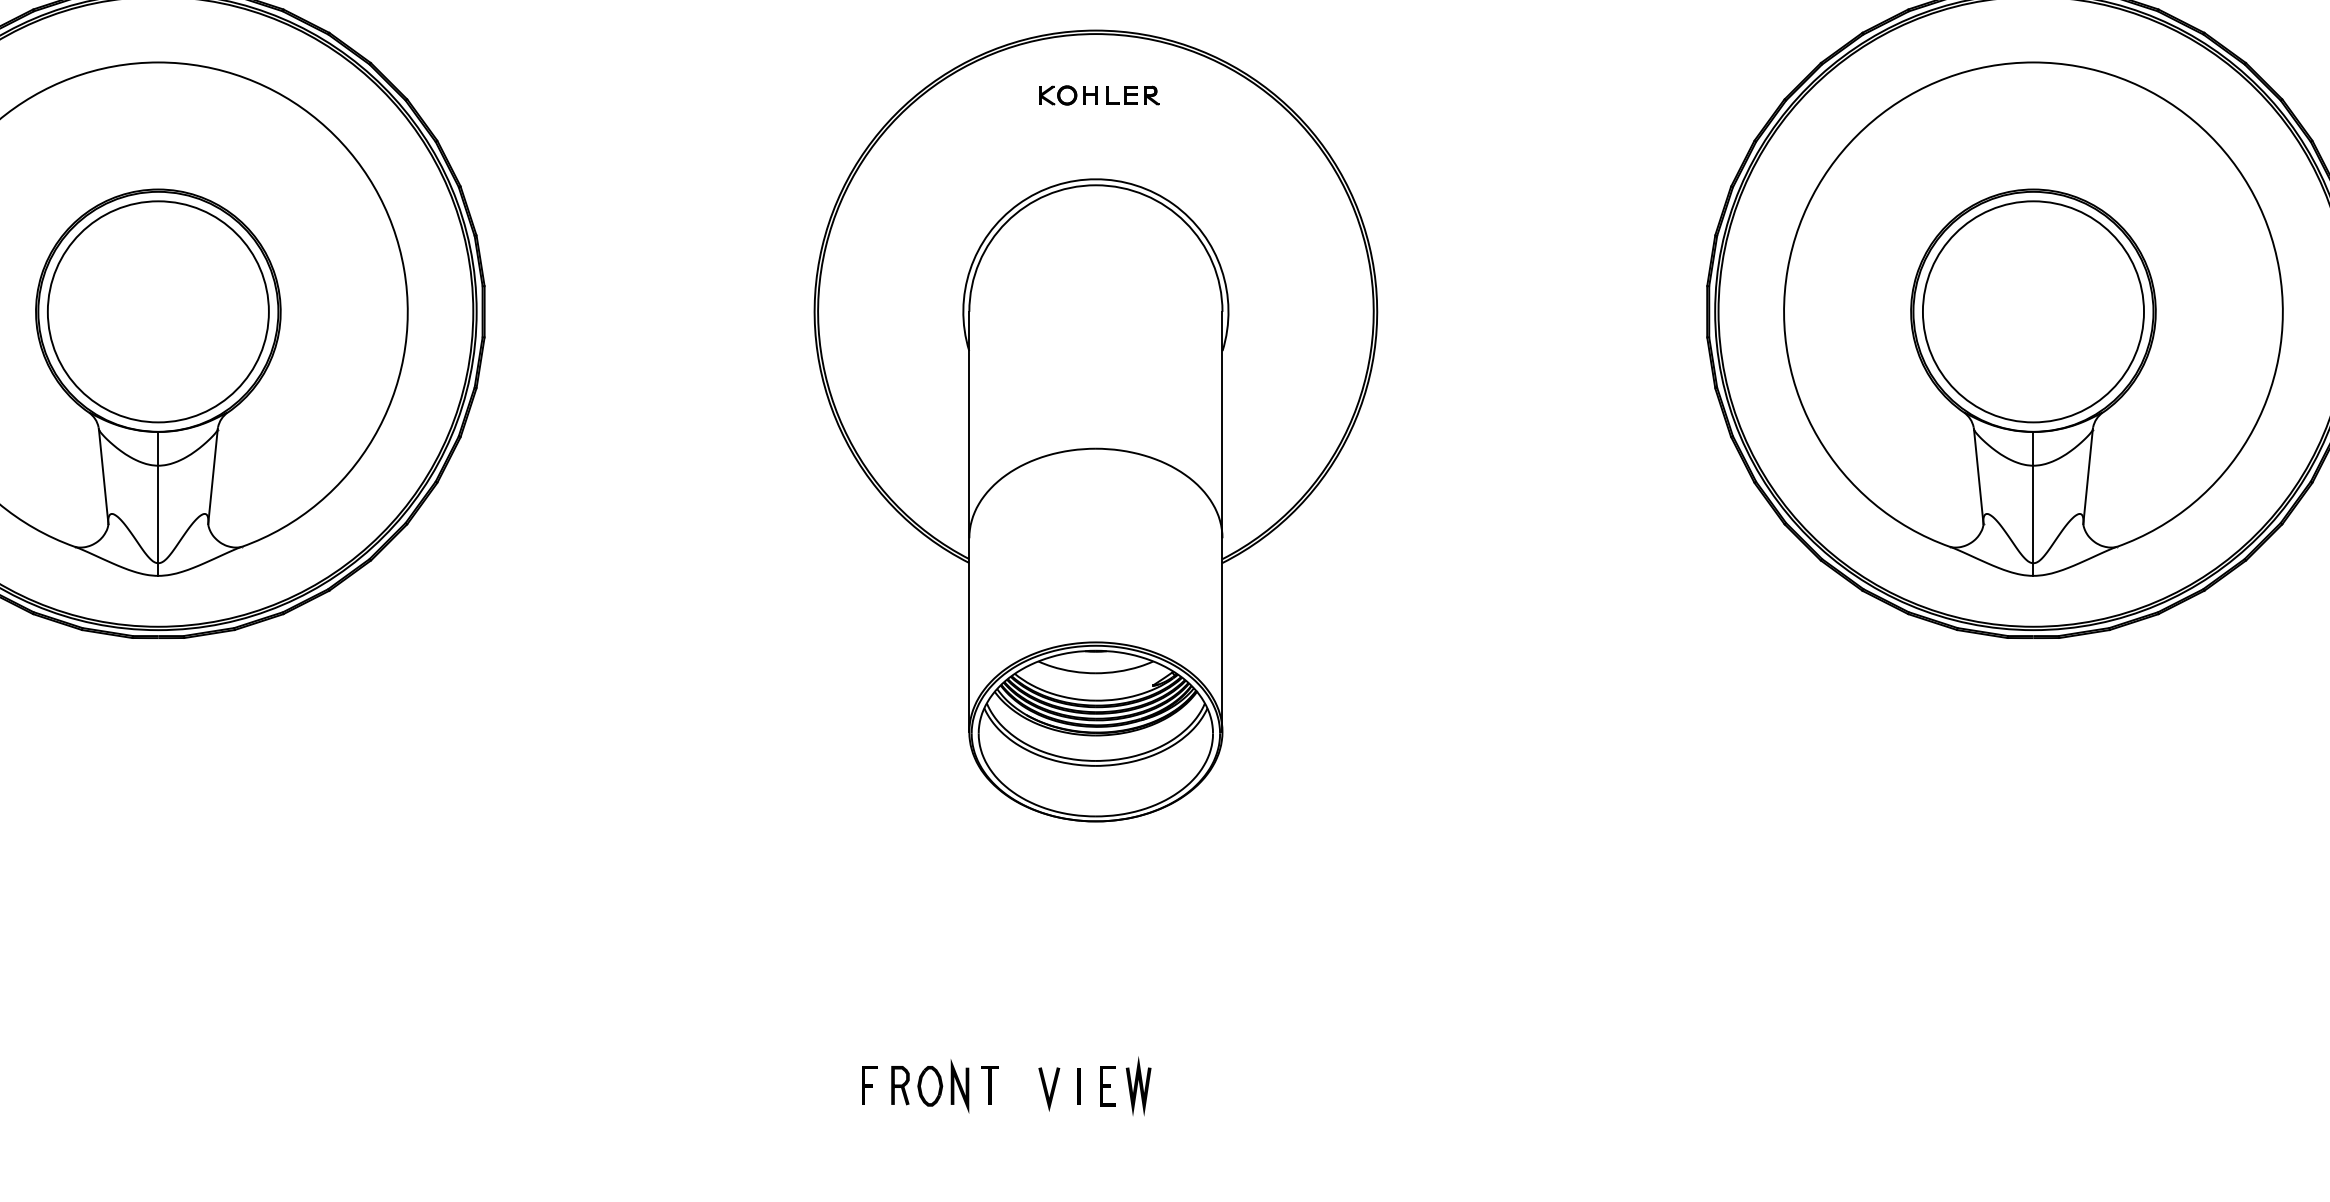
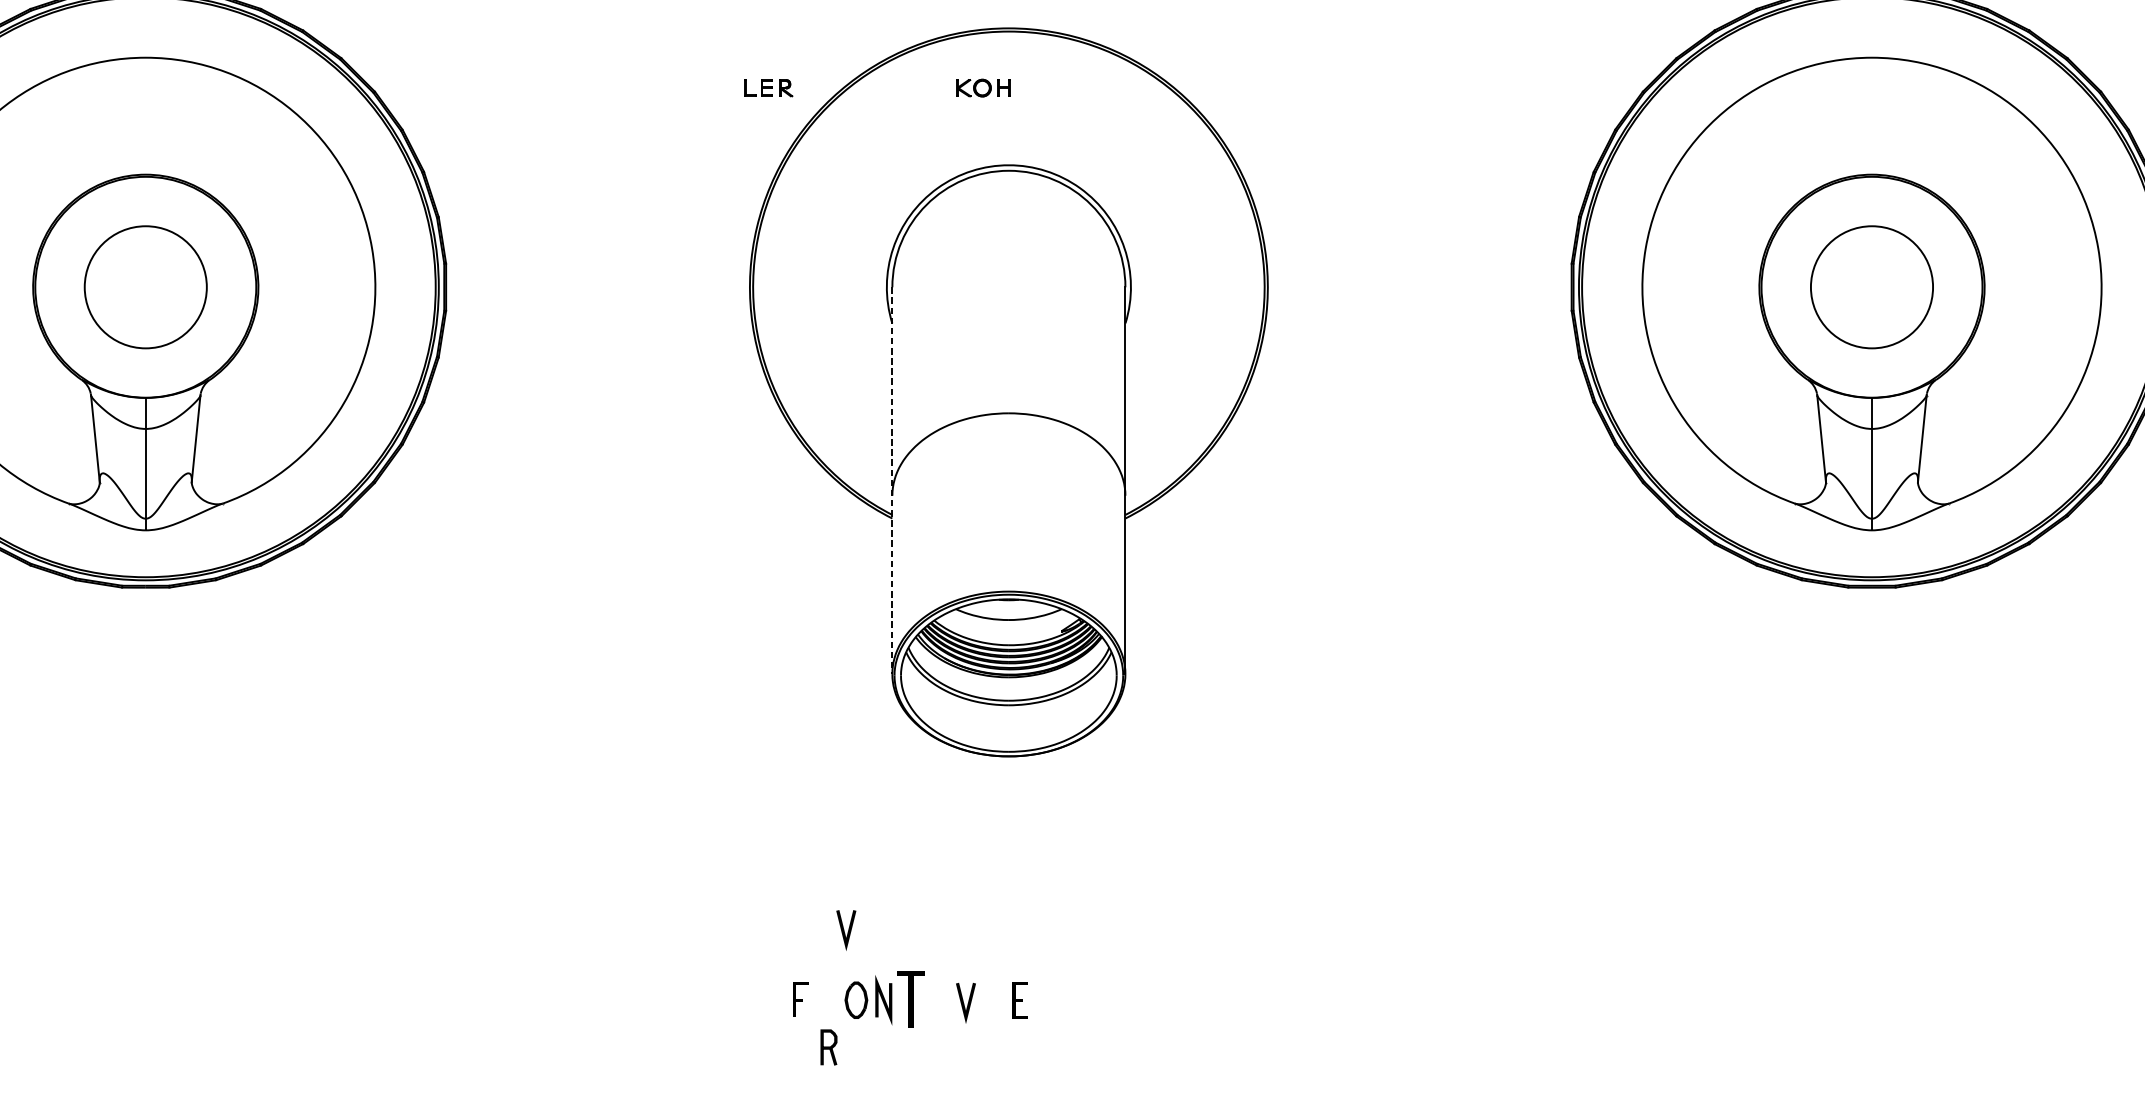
part: (1132, 95) -> (768, 88), moved
circle: (157, 311) -> (144, 286), size x0.6
circle: (2033, 311) -> (1872, 286), size x0.6
line: (969, 522) -> (892, 481), solid -> dashed
line: (917, 1010) -> (844, 930), added
part: (900, 1085) -> (829, 1047), moved
part: (989, 1085) -> (910, 999), size x1.6
line: (1078, 1086) -> (992, 1000), removed
line: (1137, 1086) -> (1047, 1000), removed

